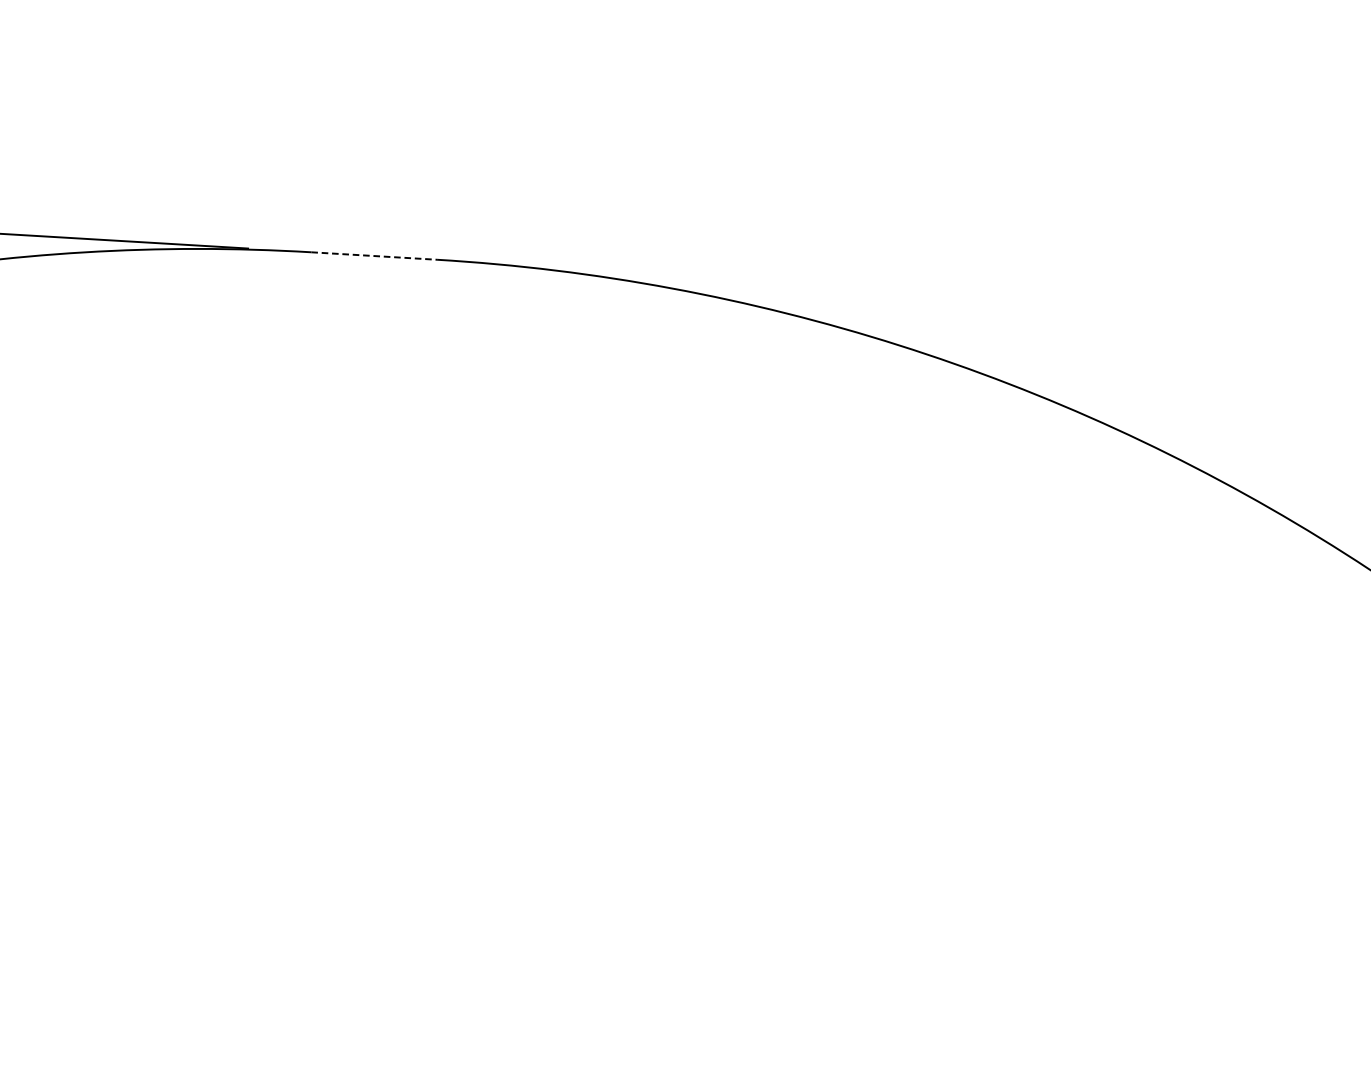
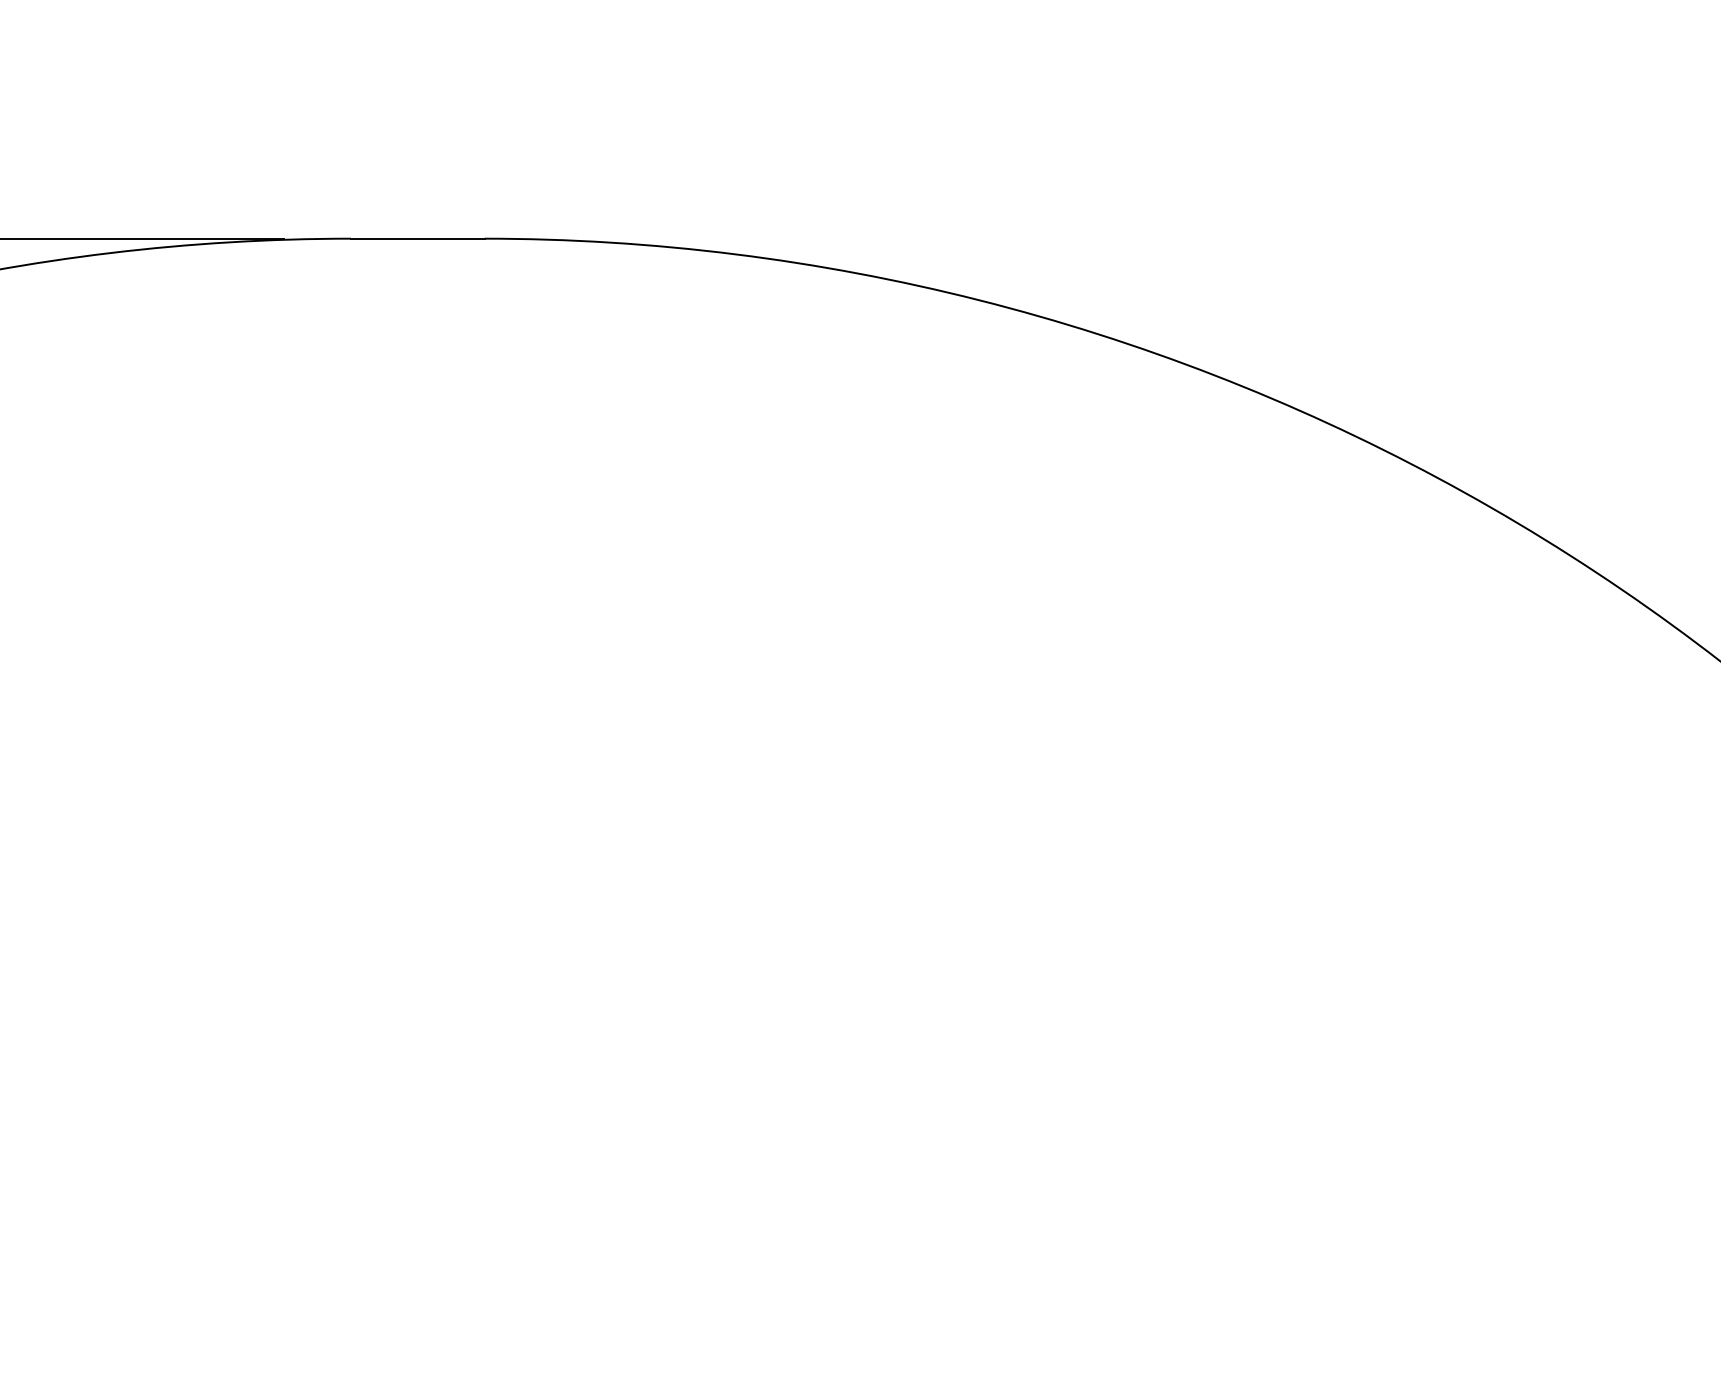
line: (374, 255) -> (417, 238), dashed -> solid

